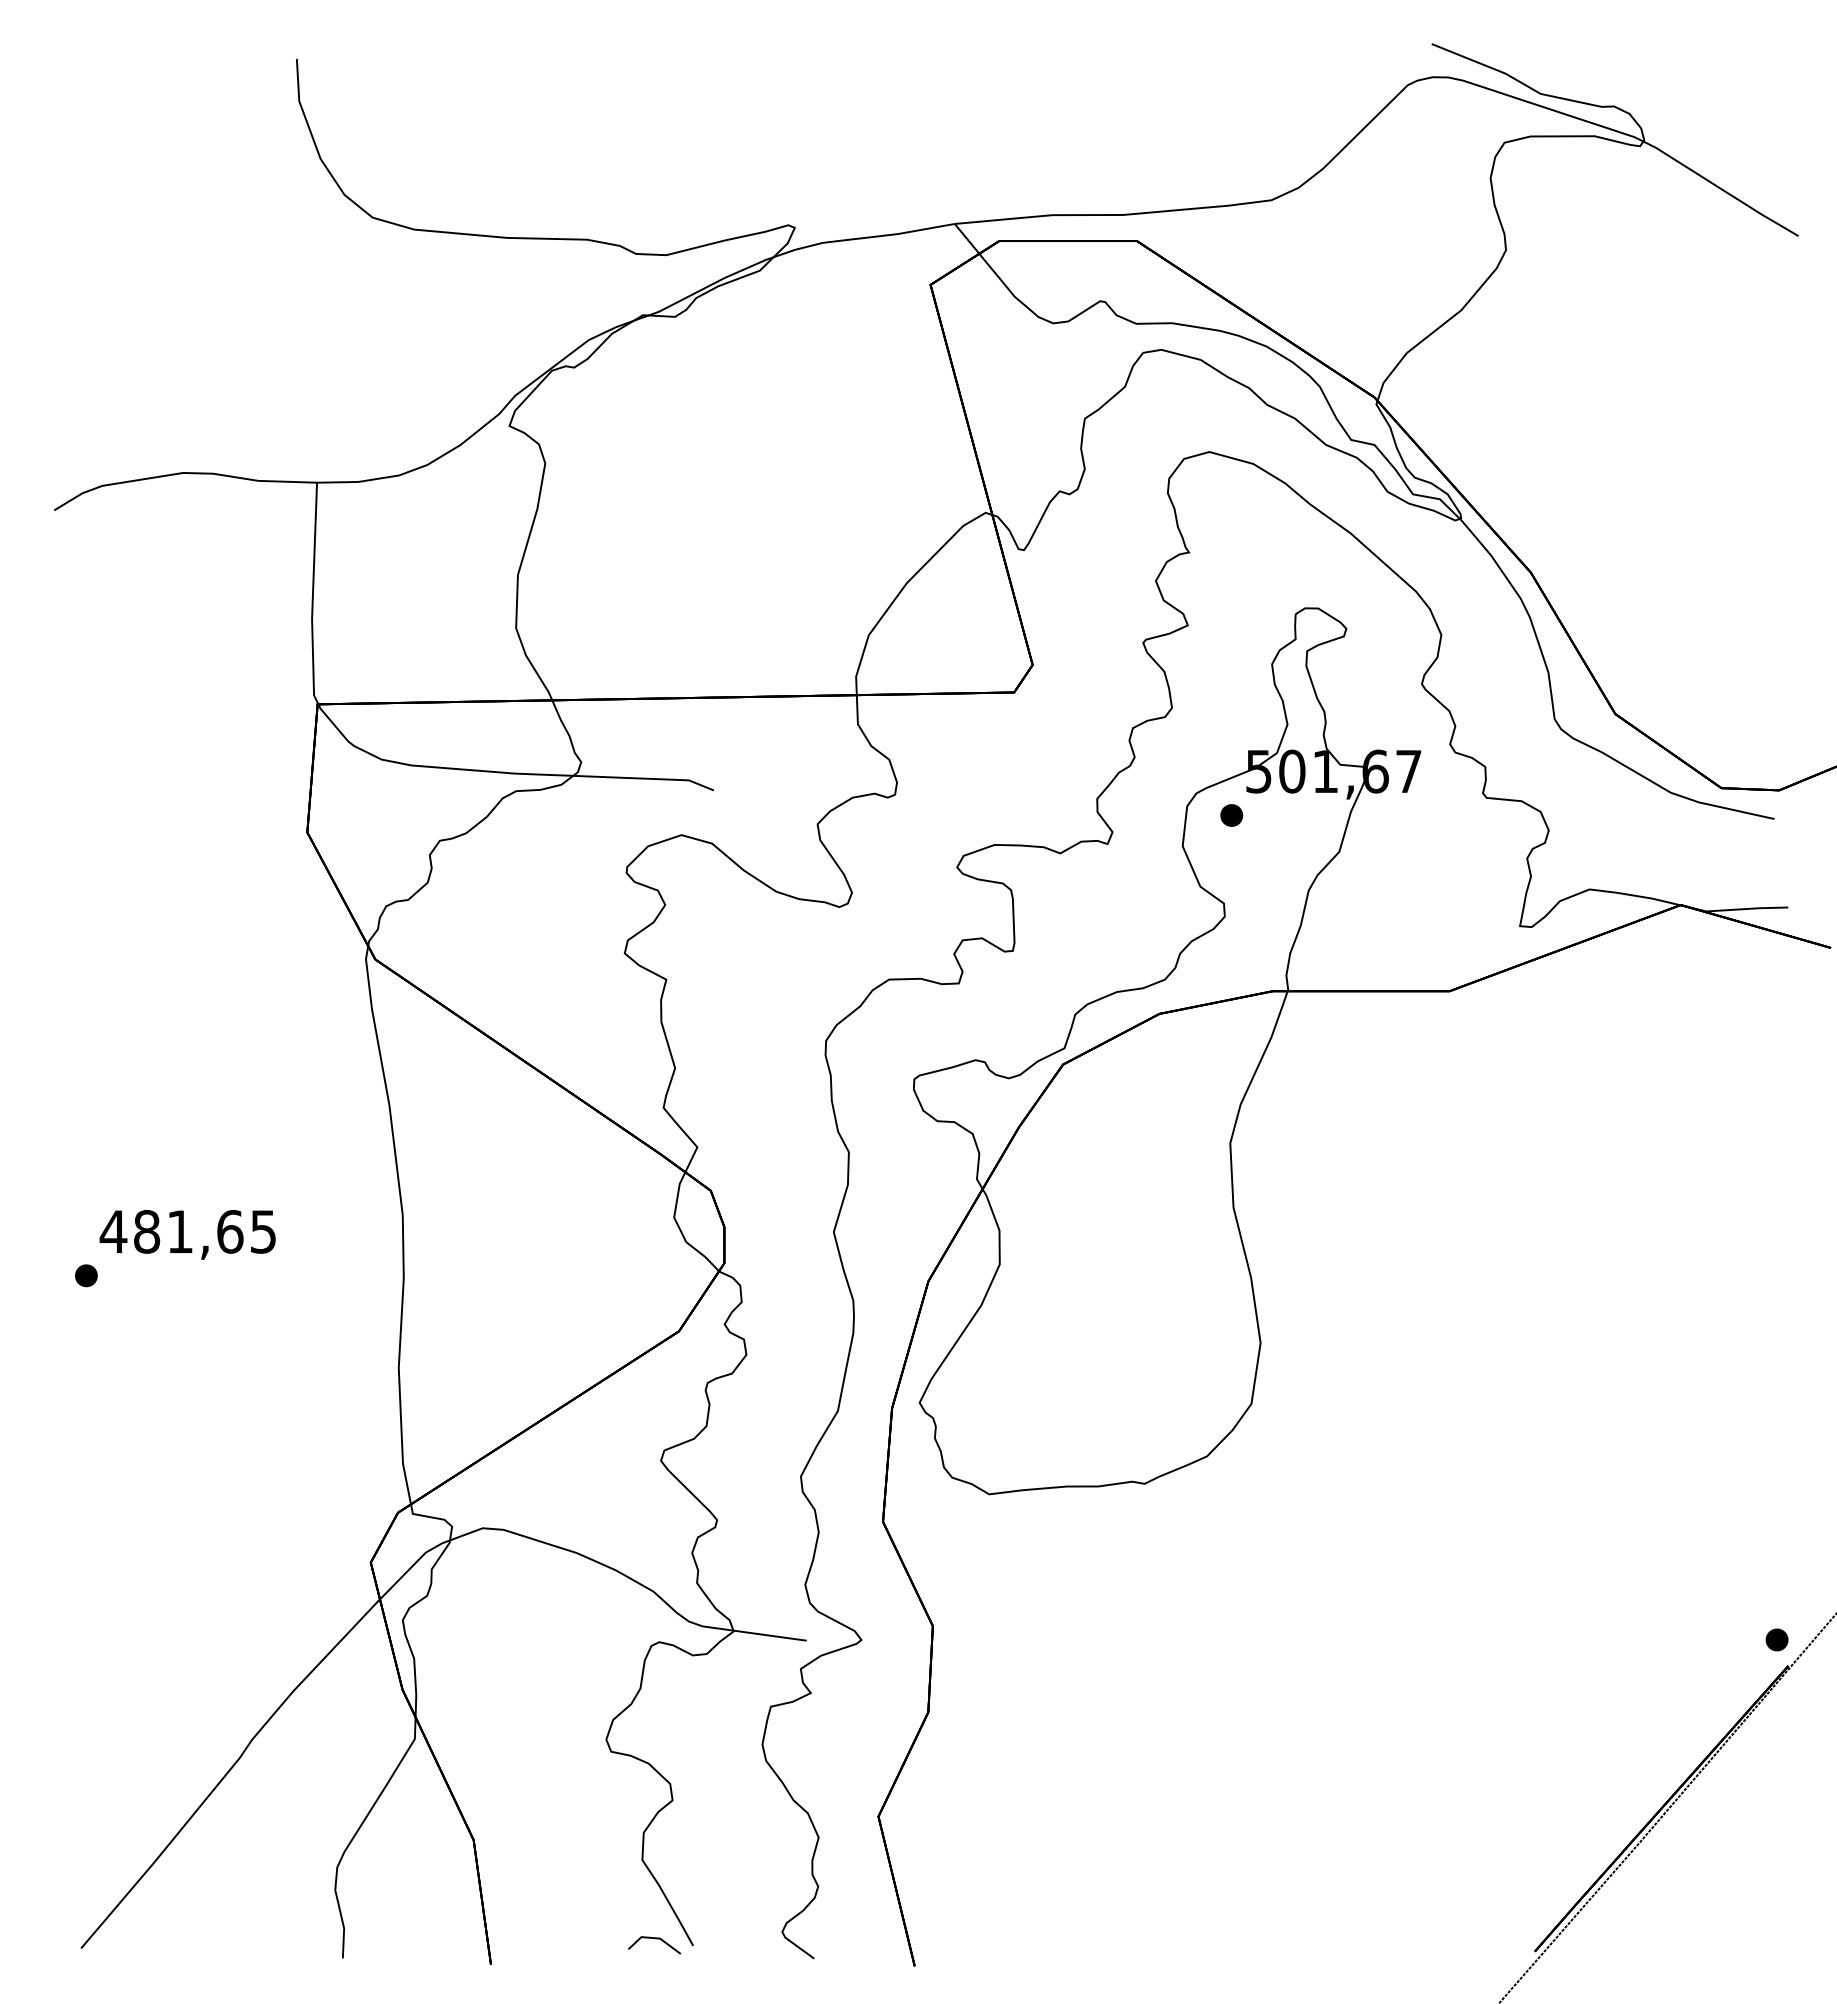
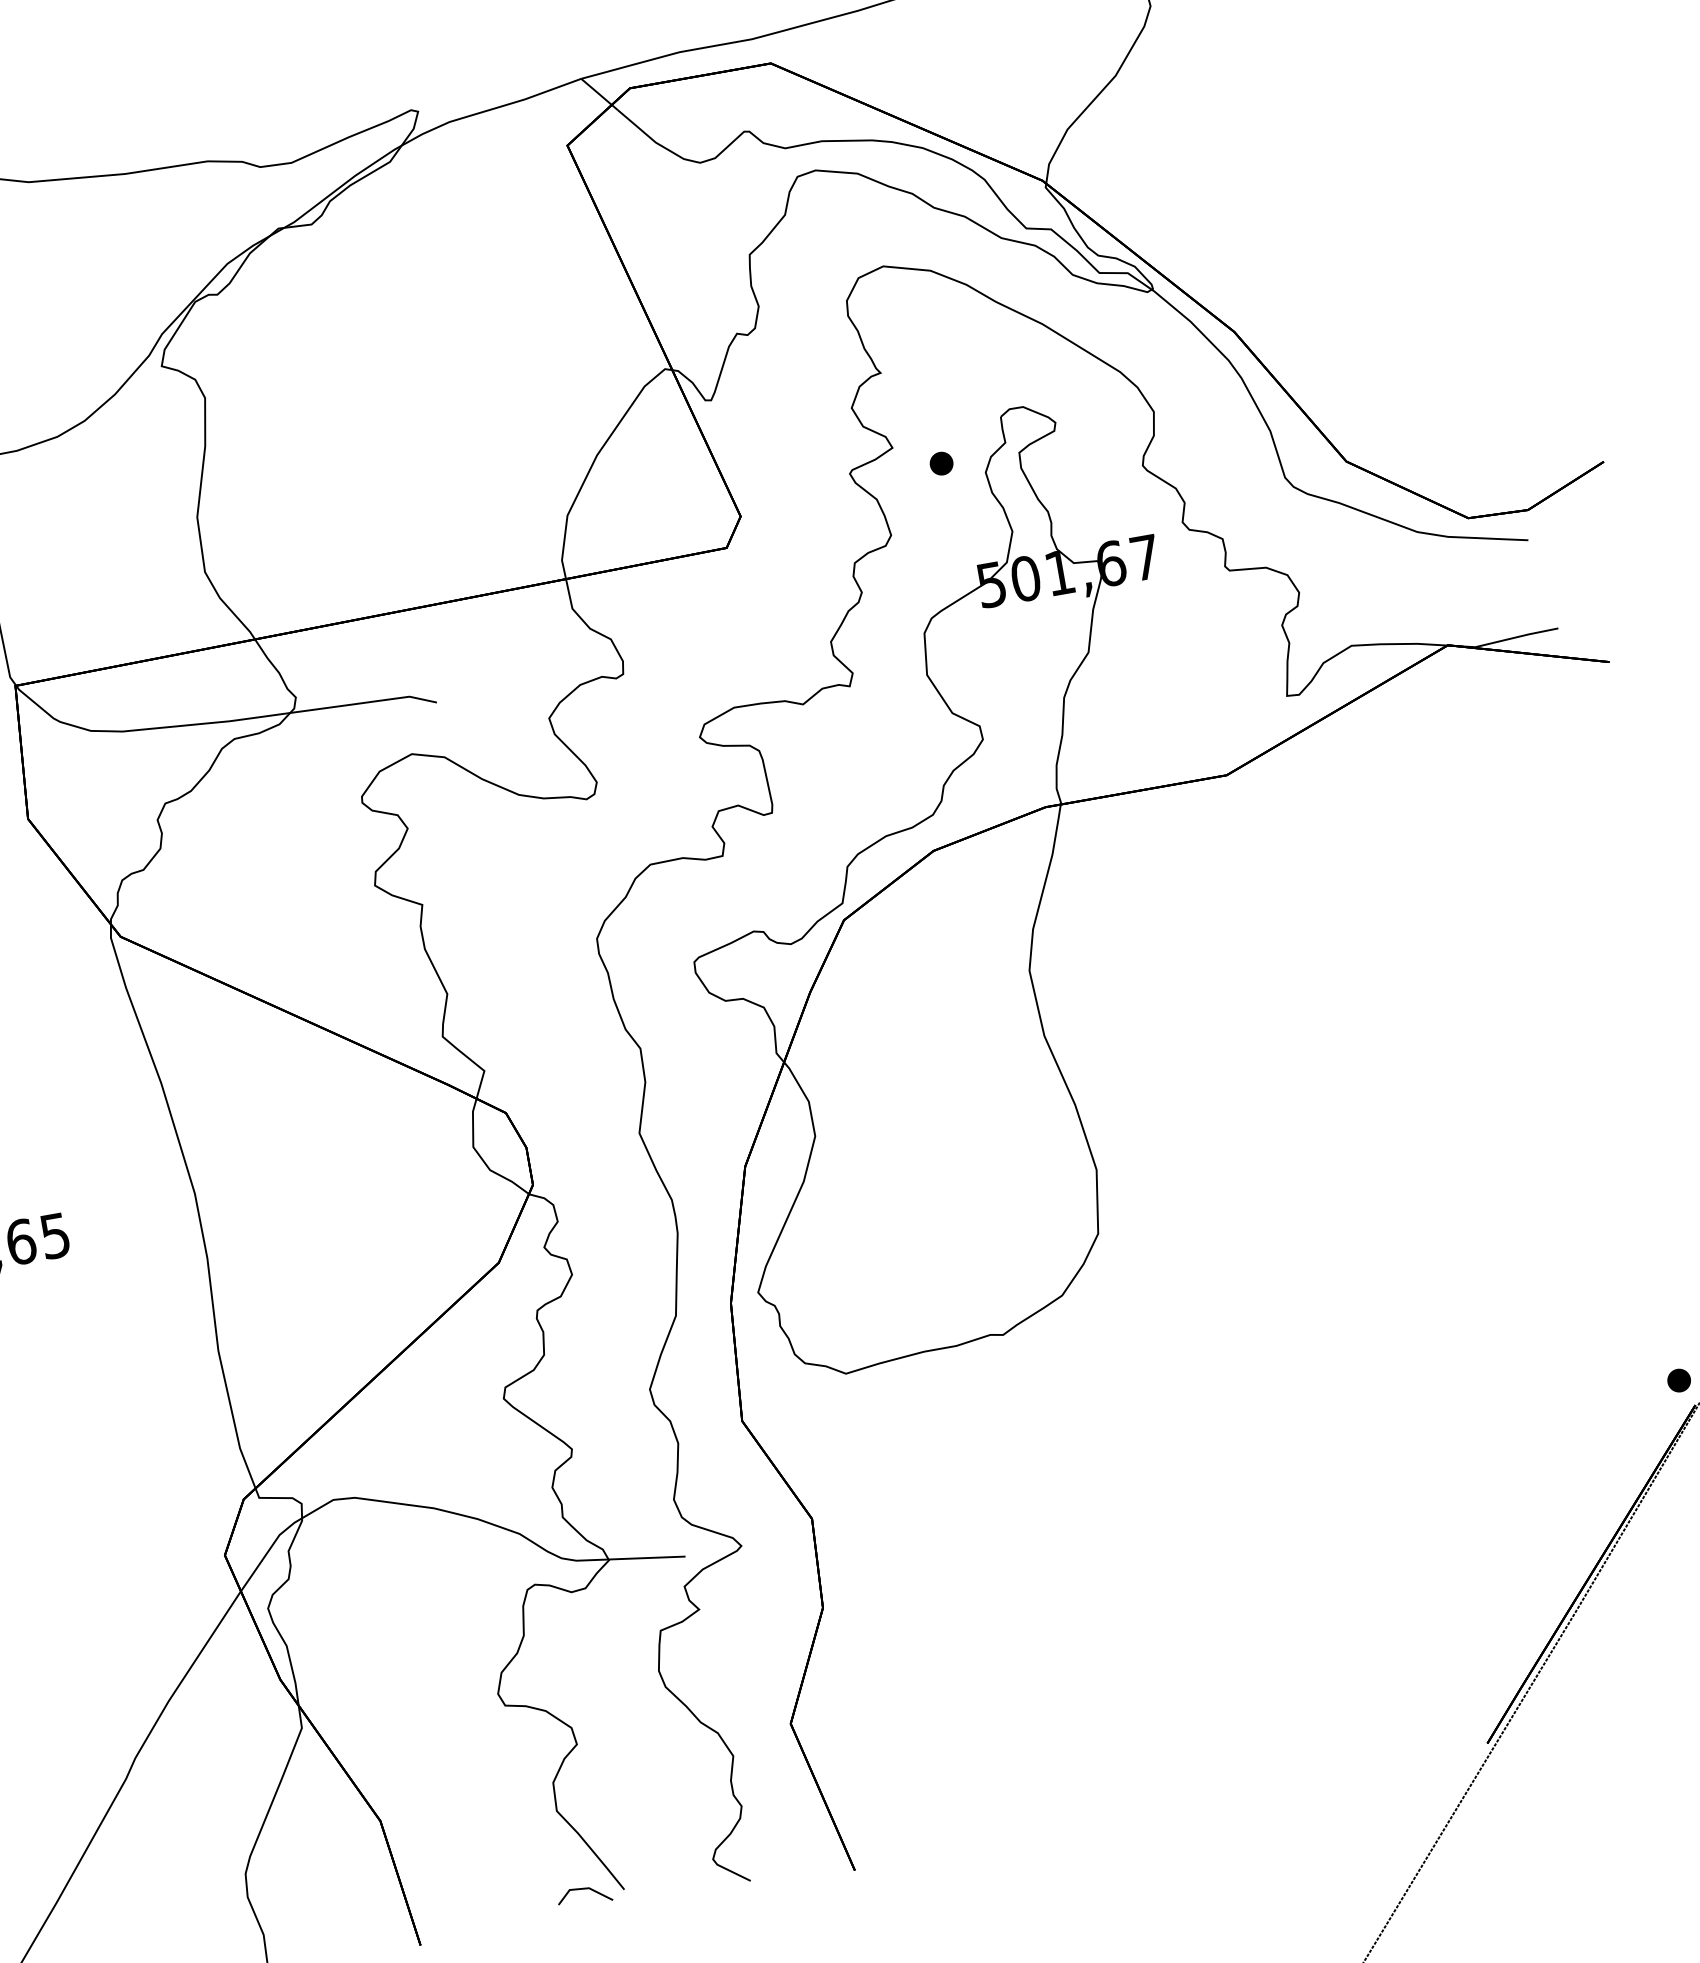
part: (1231, 815) -> (941, 463), moved

